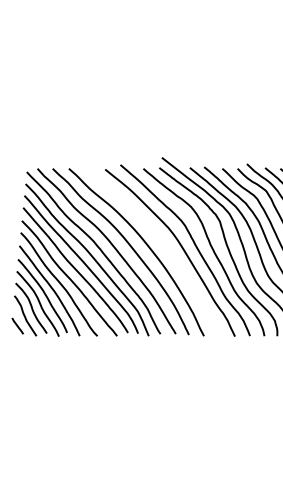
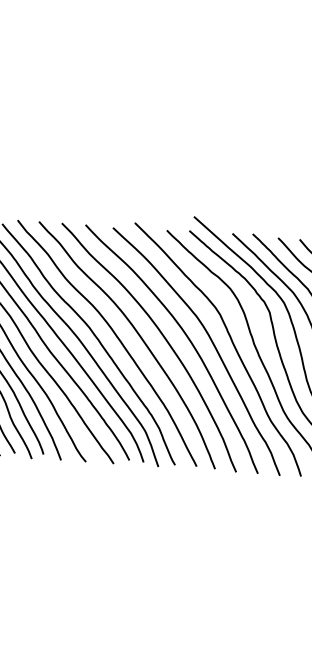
curve: (163, 245) -> (187, 340), added

